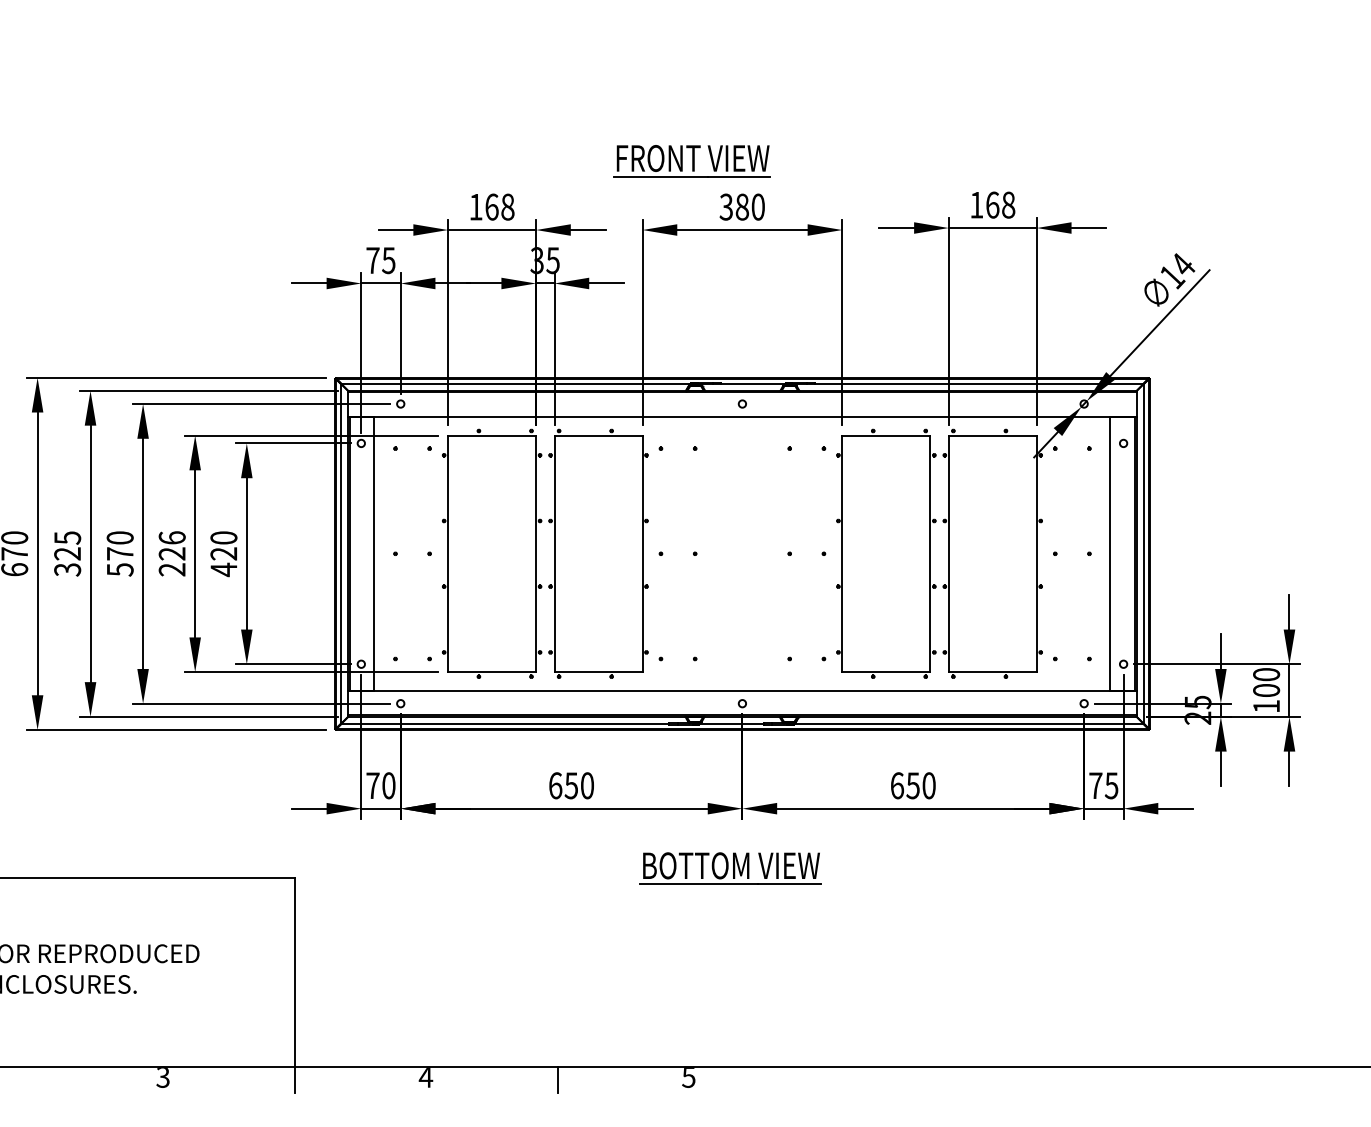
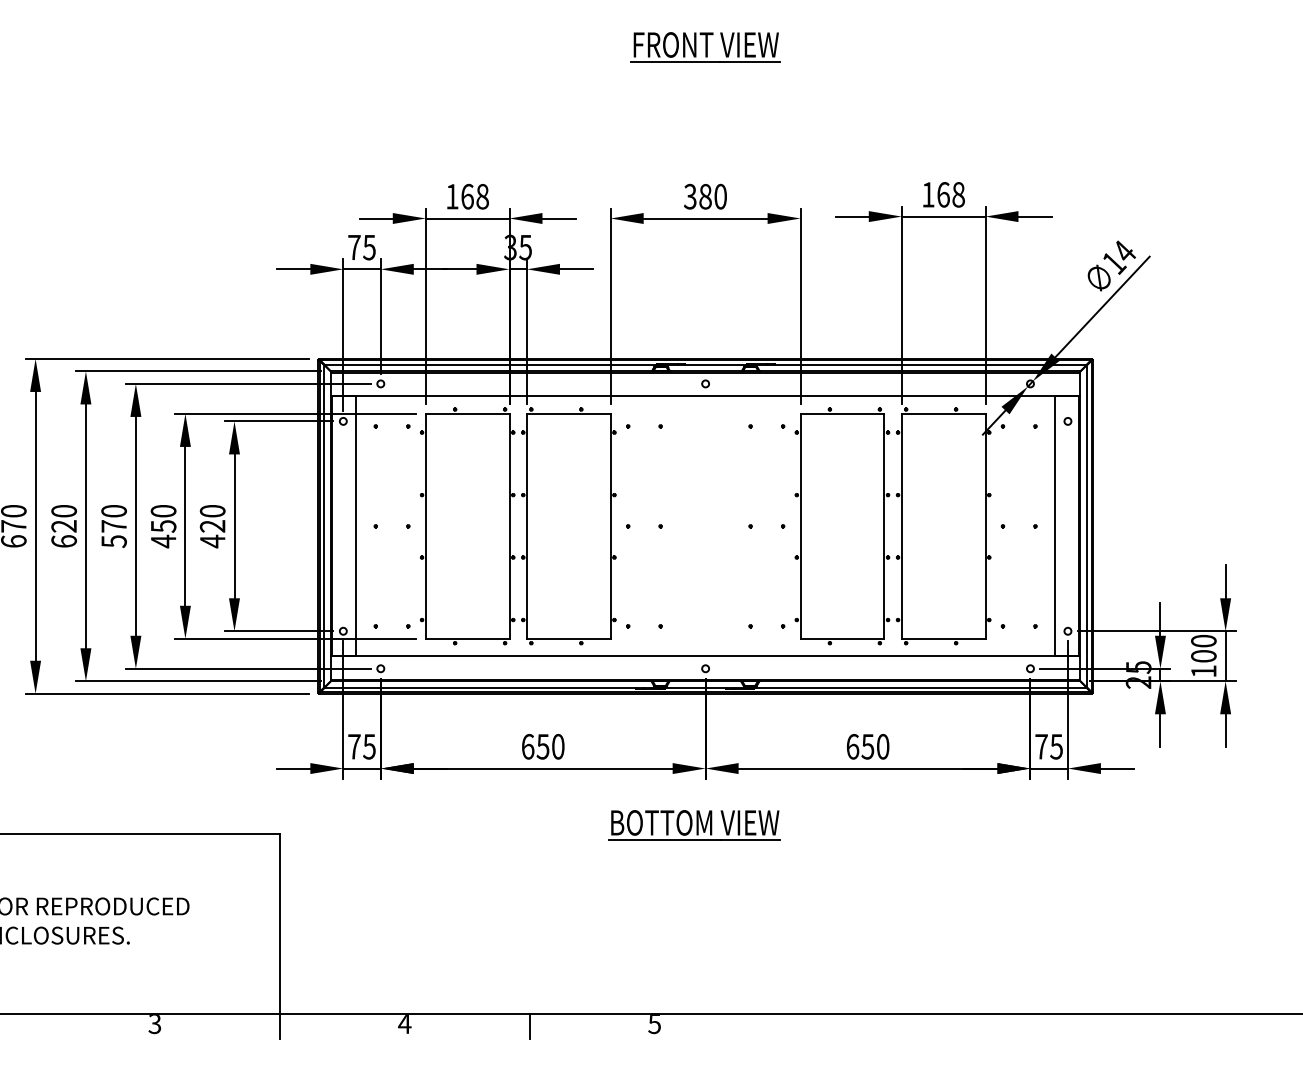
part: (691, 161) -> (704, 47), moved
text: (67, 553) -> (64, 525), 325 -> 620
text: (171, 554) -> (162, 526), 226 -> 450
text: (388, 785) -> (369, 746), 70 -> 75

